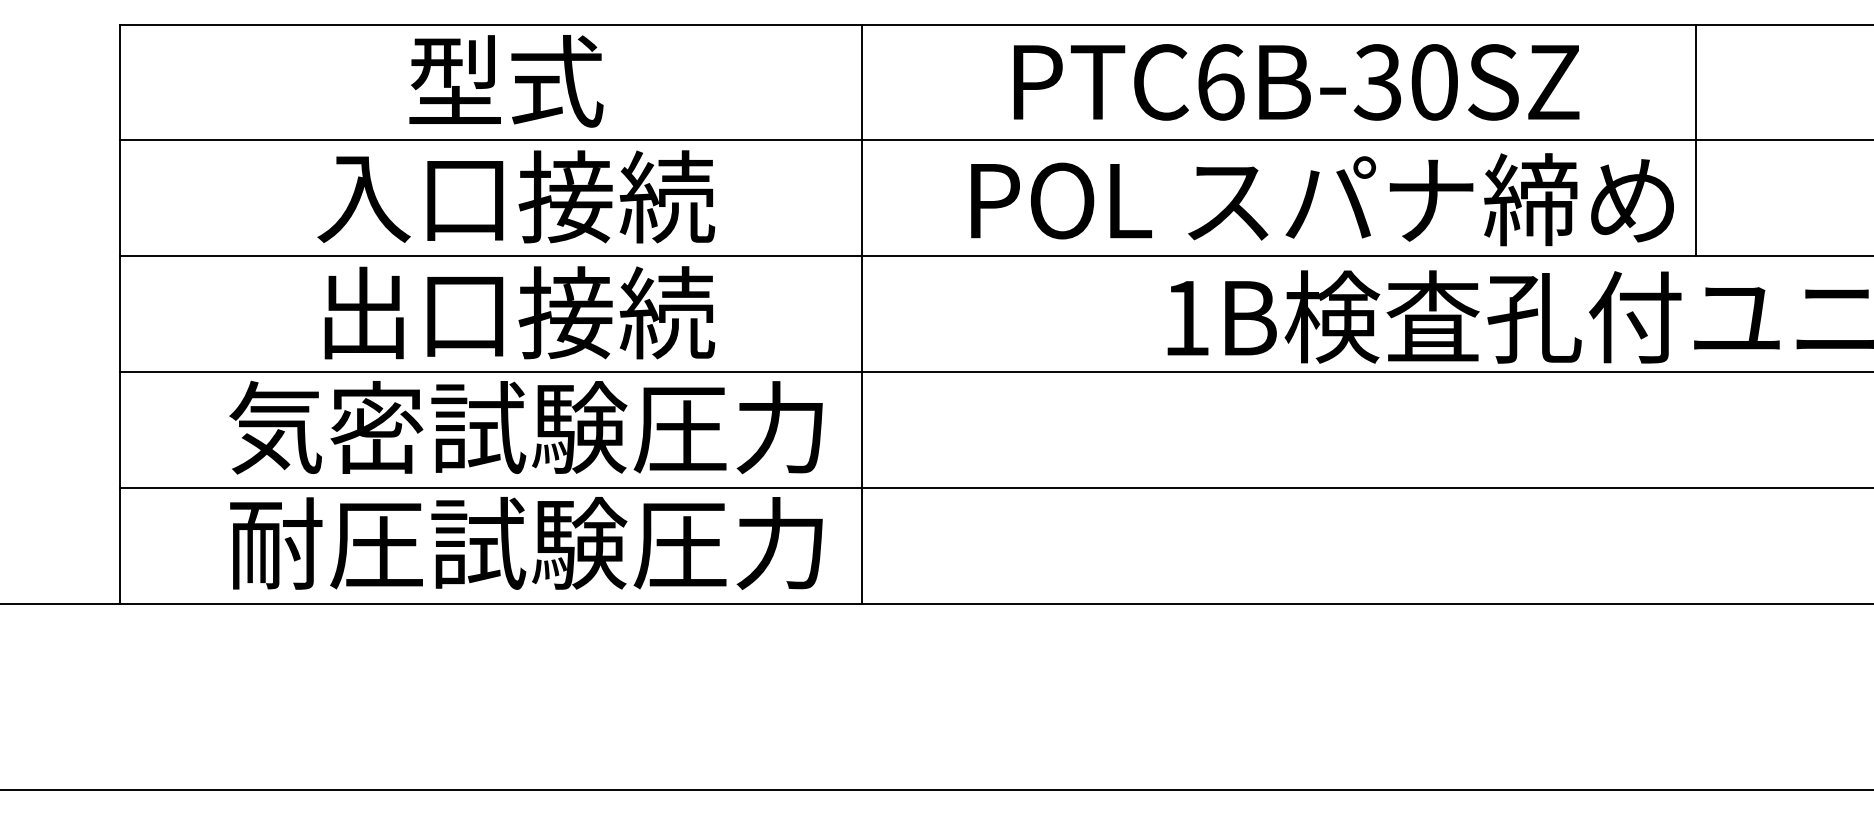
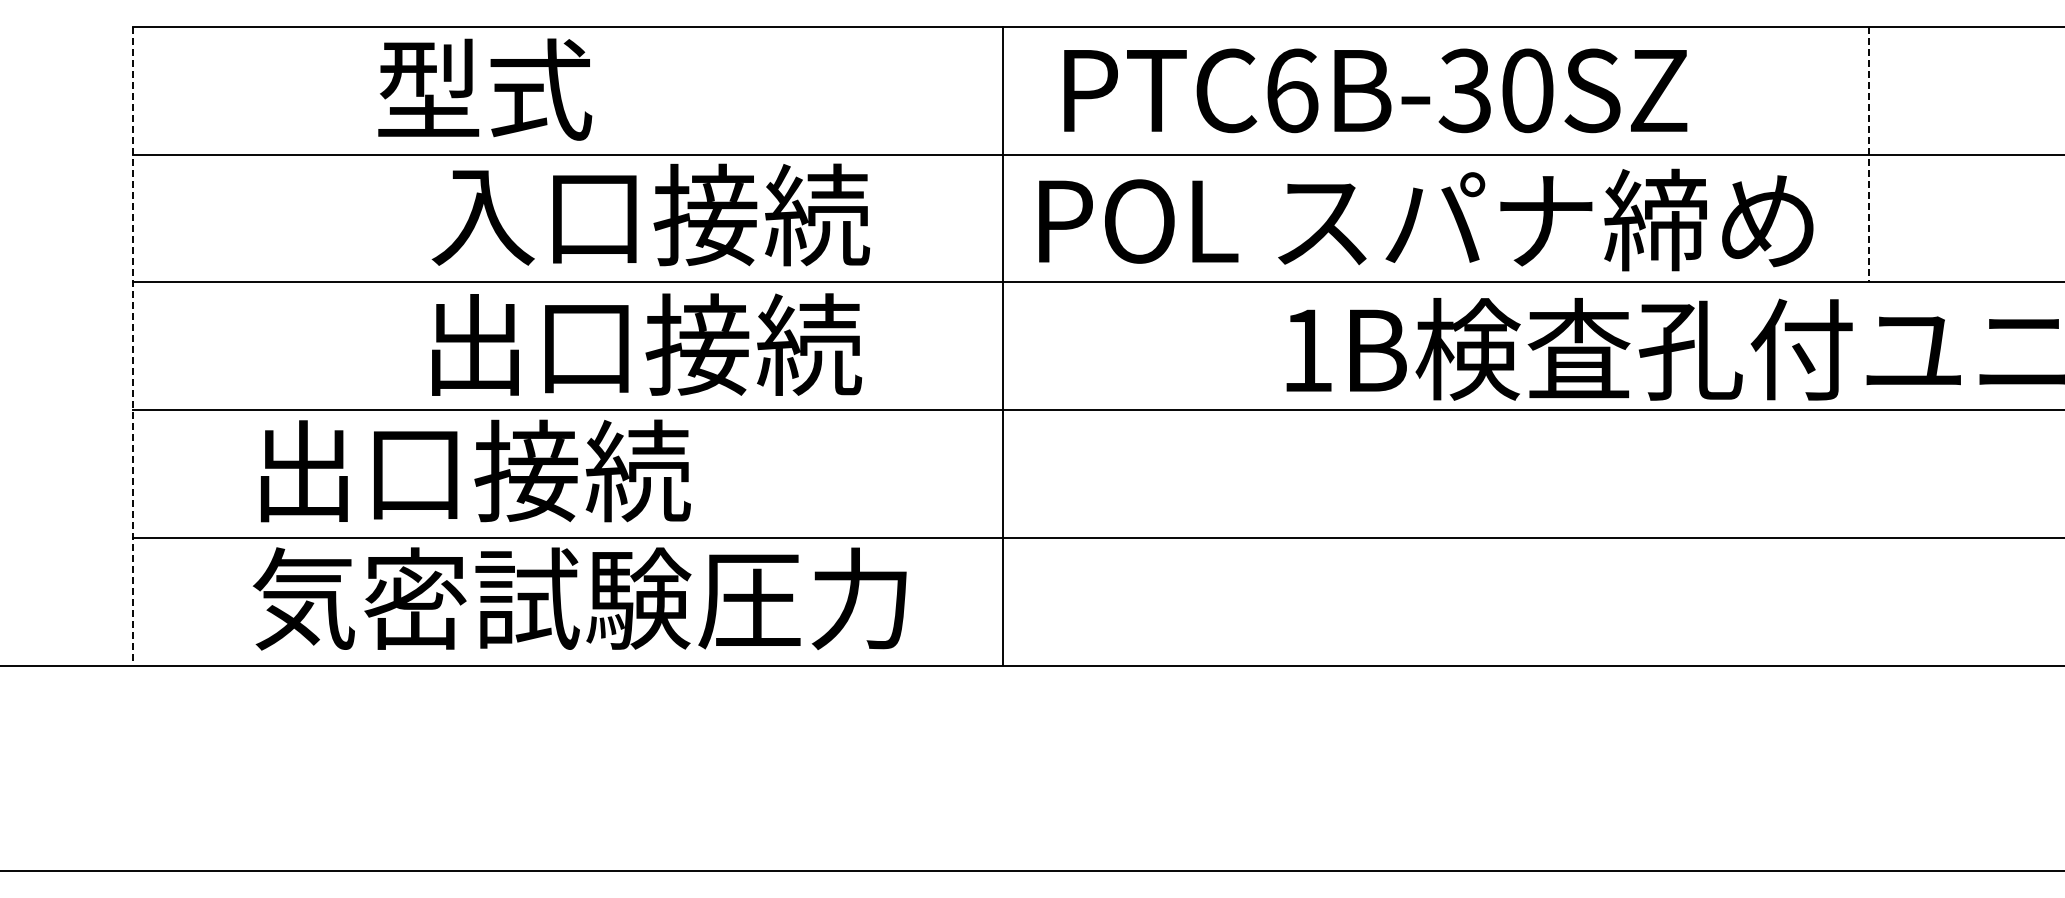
text: (506, 81) -> (485, 89), moved
text: (1296, 82) -> (1375, 90), moved
line: (1695, 140) -> (1868, 154), solid -> dashed
text: (515, 196) -> (650, 214), moved
text: (1322, 199) -> (1426, 219), moved
text: (520, 312) -> (647, 344), moved
line: (120, 314) -> (132, 346), solid -> dashed
line: (861, 314) -> (1002, 346), moved
text: (525, 427) -> (579, 470), 気密試験圧力 -> 出口接続
text: (326, 543) -> (359, 598), 耐圧試験圧力 -> 気密試験圧力

